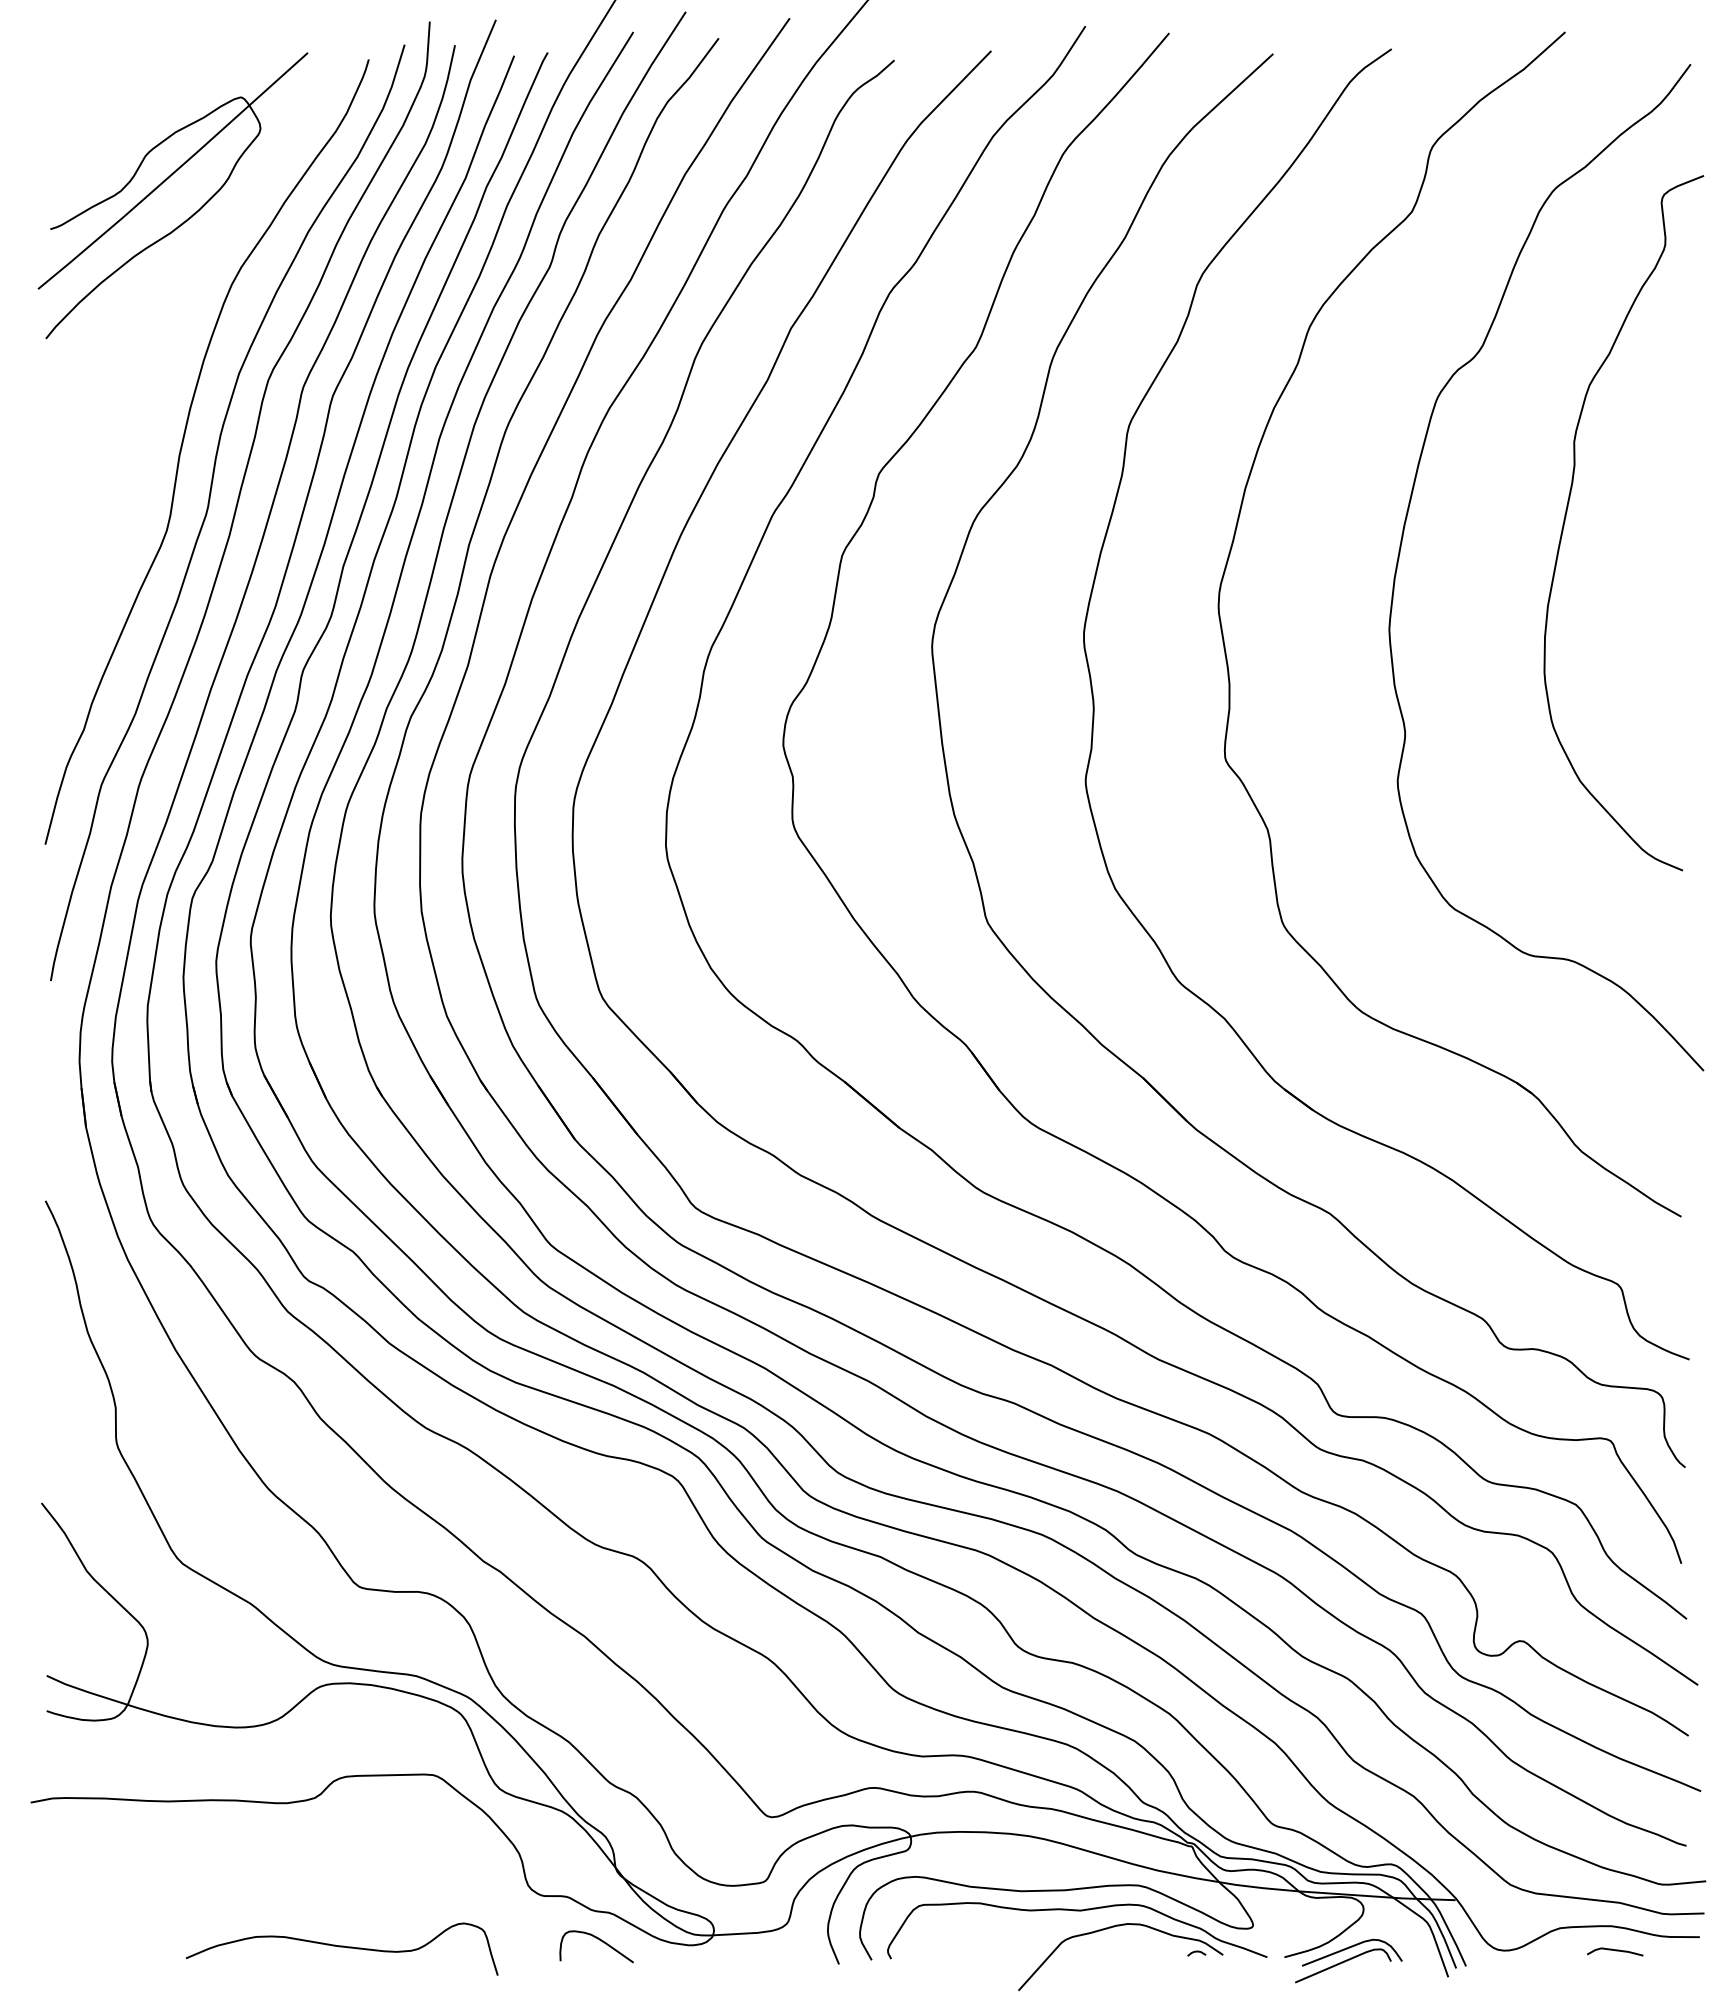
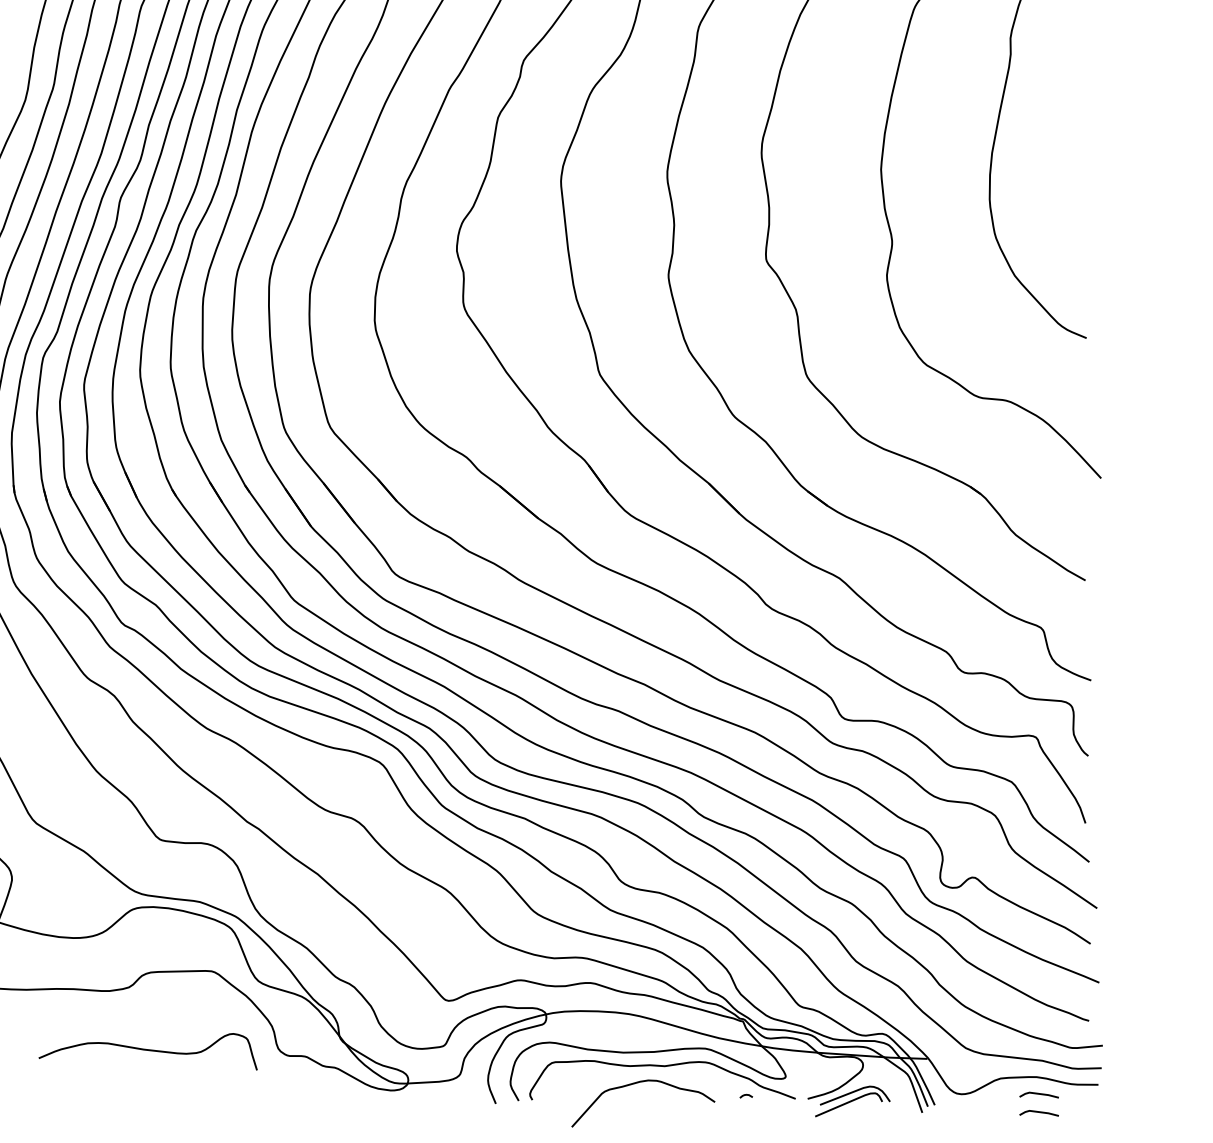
curve: (1114, 1927) -> (639, 1082), moved
curve: (599, 1940) -> (328, 1087), removed
curve: (341, 1947) -> (147, 1050), moved
line: (1615, 1977) -> (1039, 1113), added

